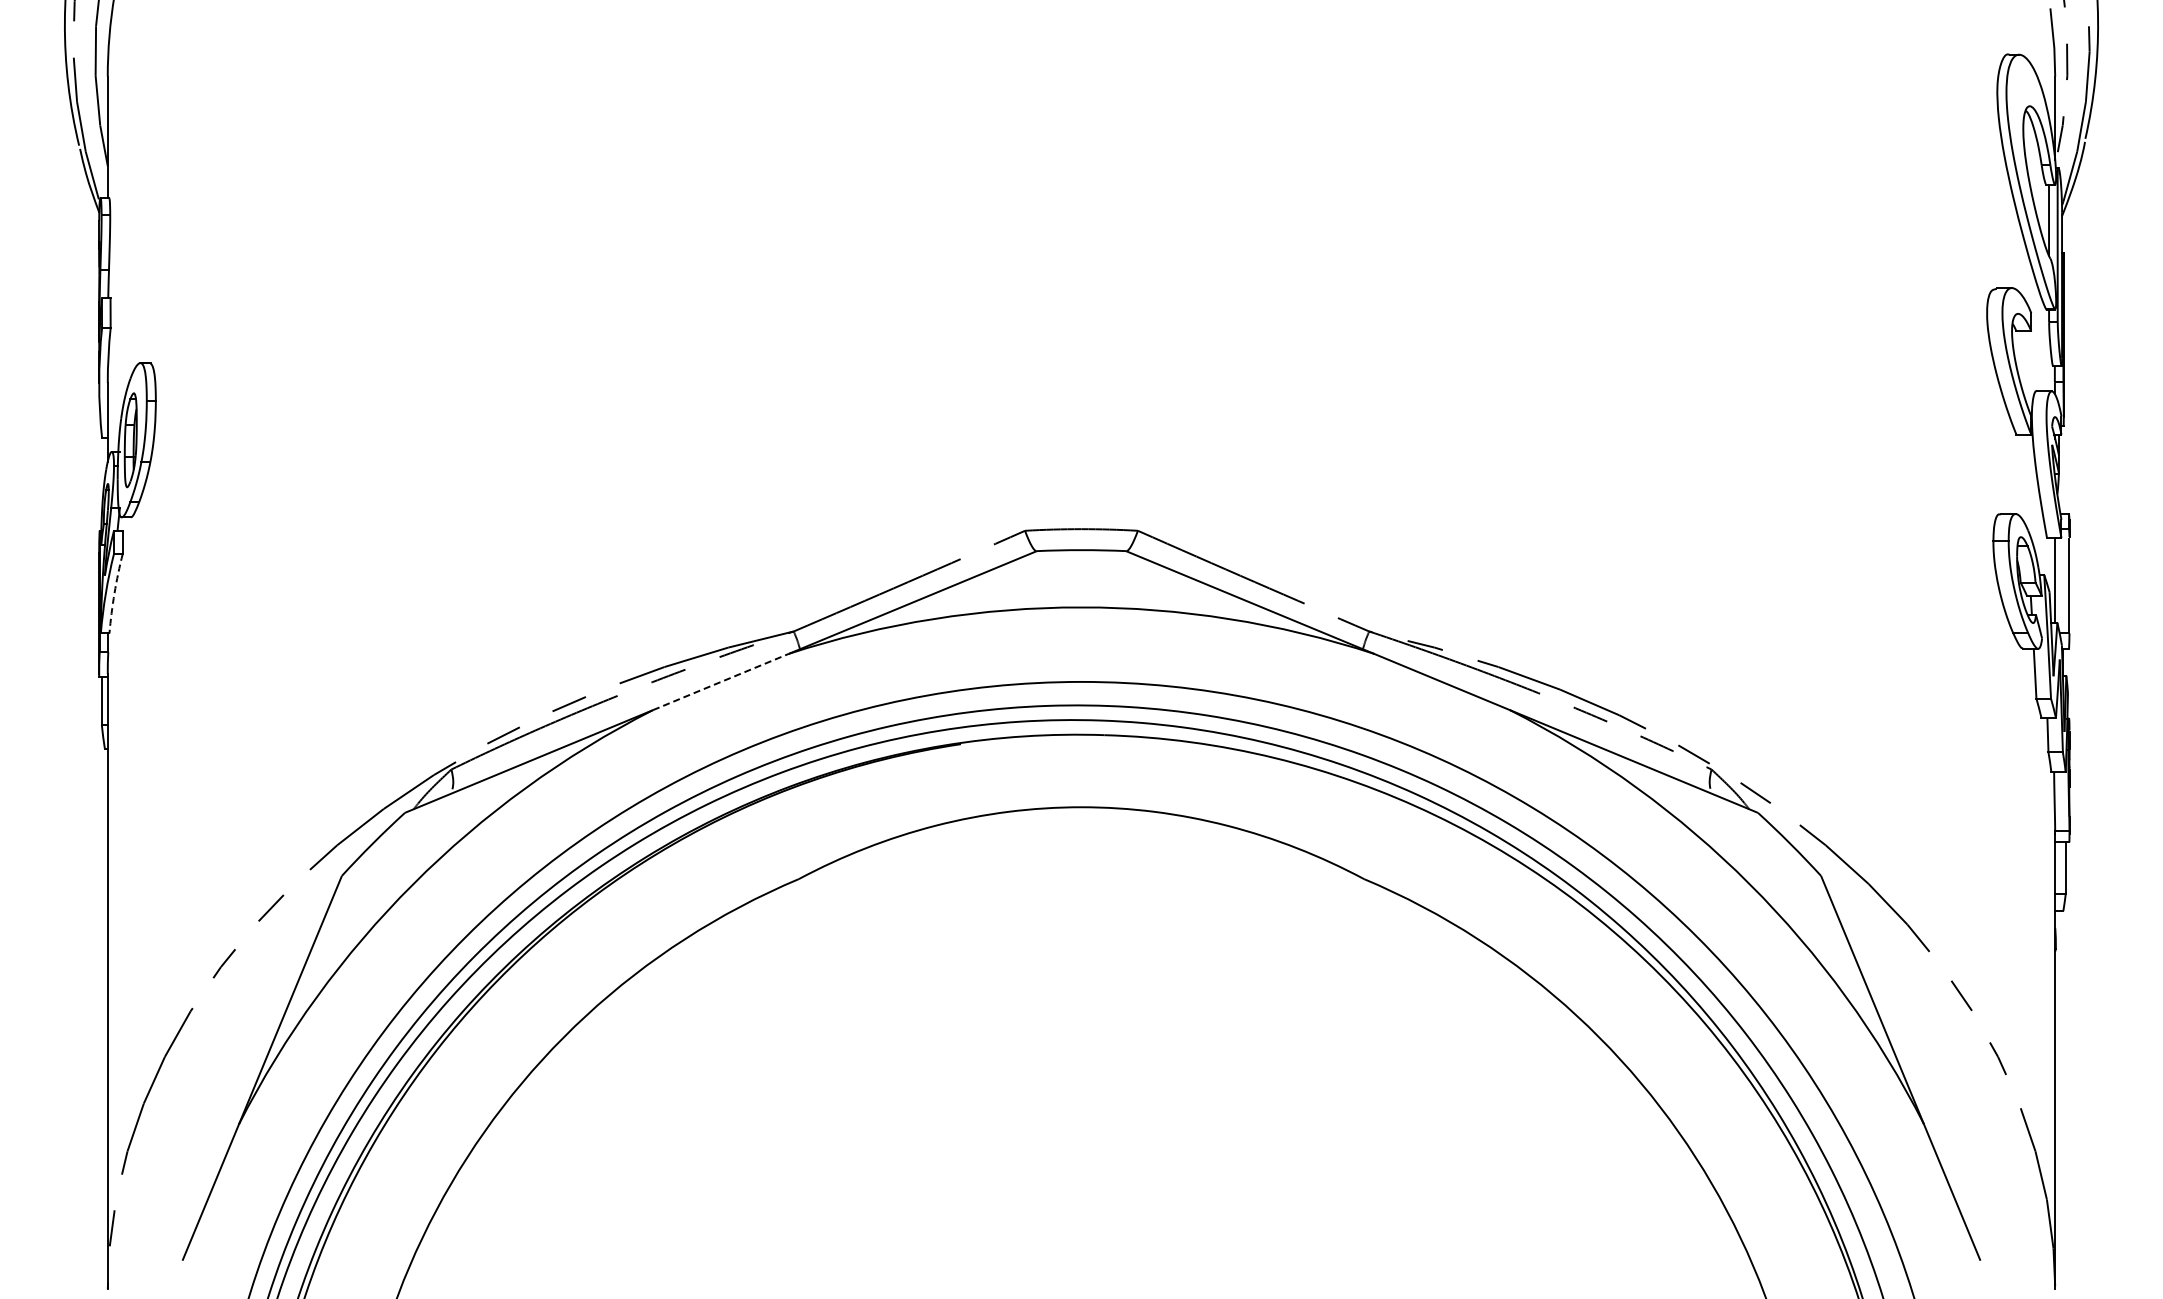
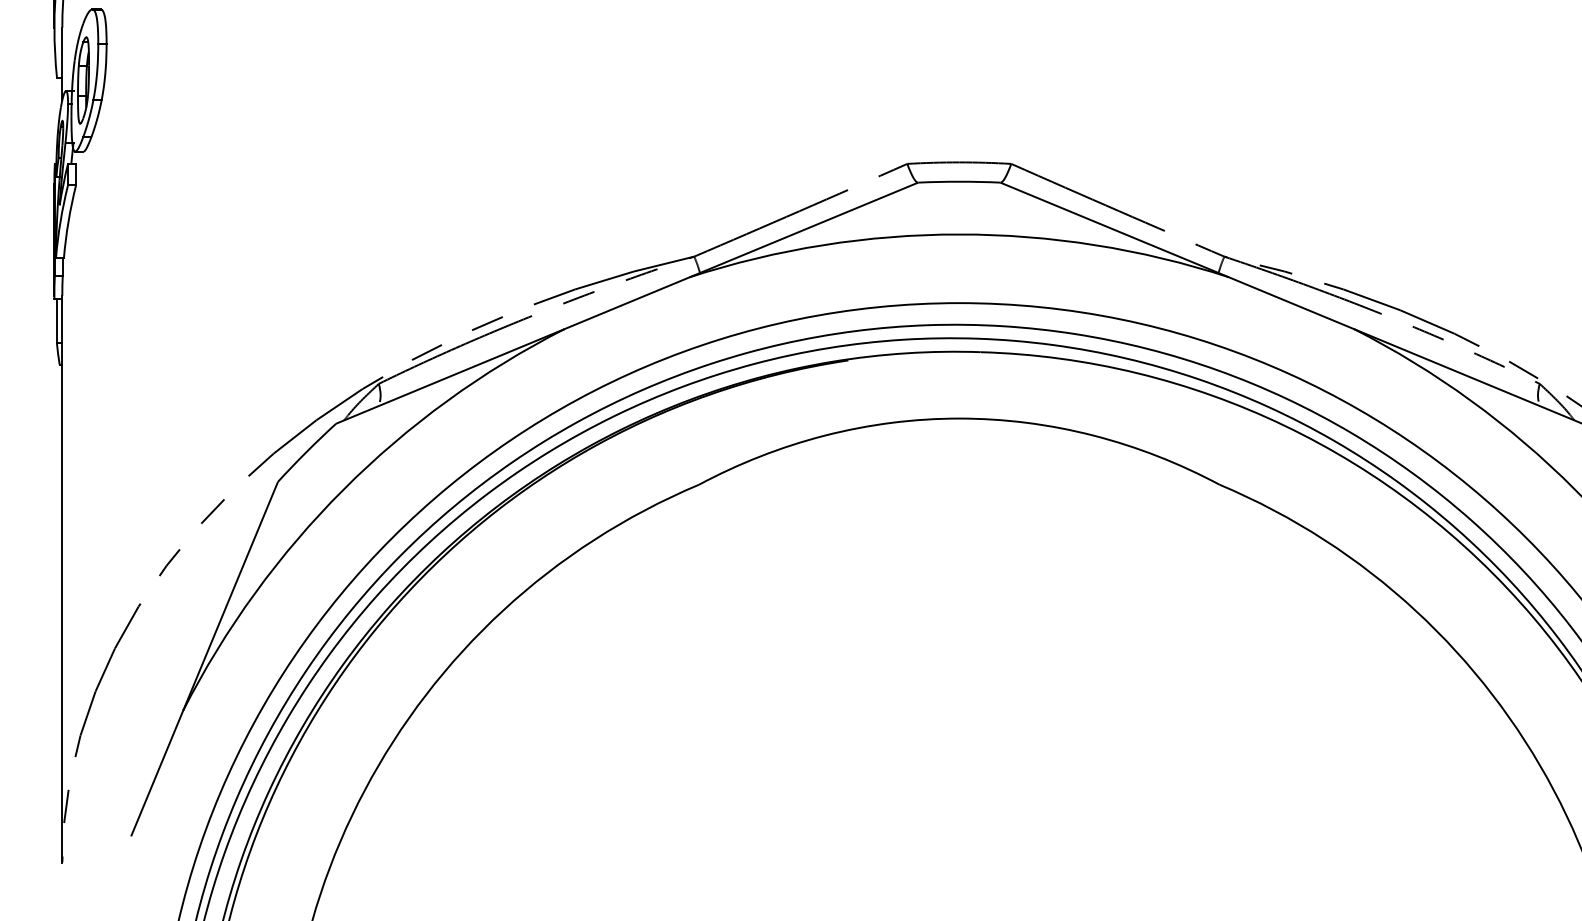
arc: (114, 593) -> (68, 221), dashed -> solid
line: (720, 682) -> (626, 303), dashed -> solid

